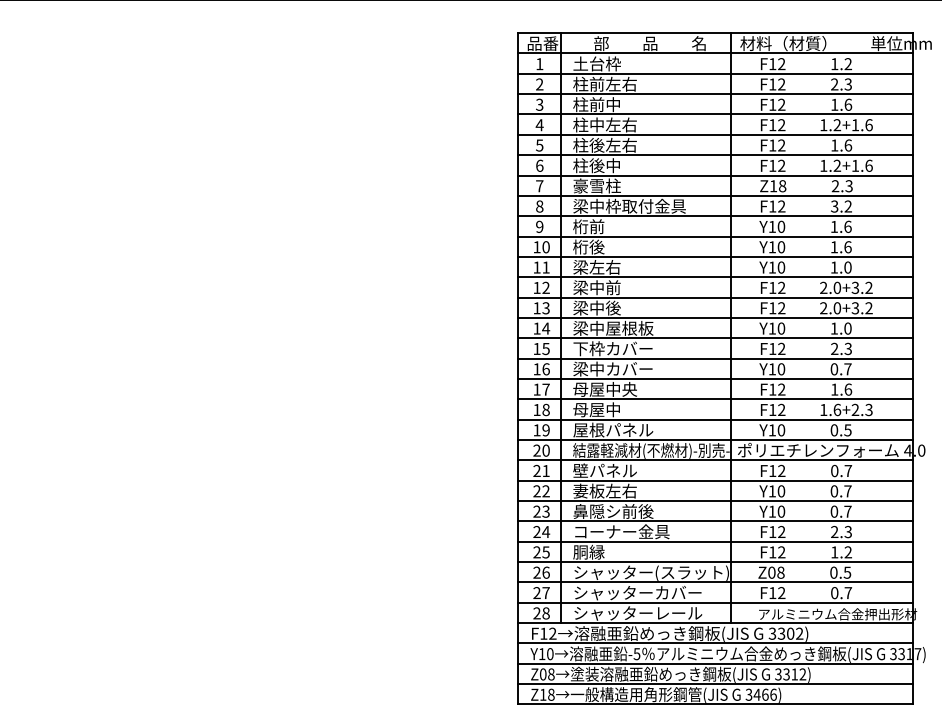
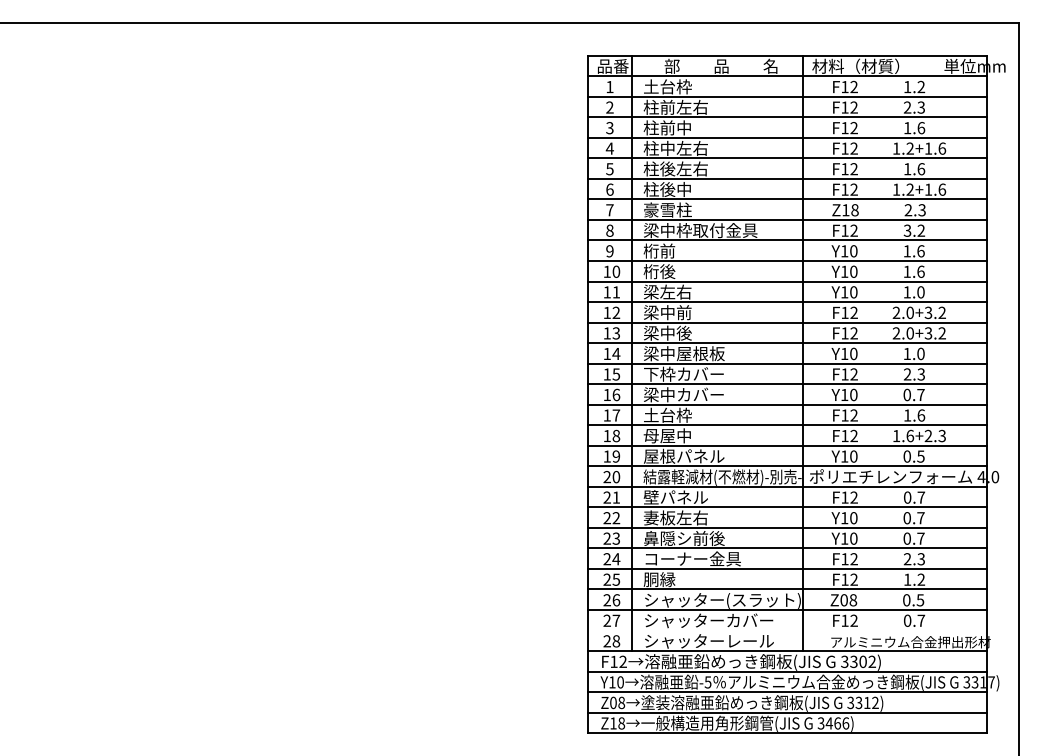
text: (604, 388) -> (675, 414), 母屋中央 -> 土台枠
line: (715, 602) -> (787, 630), removed

